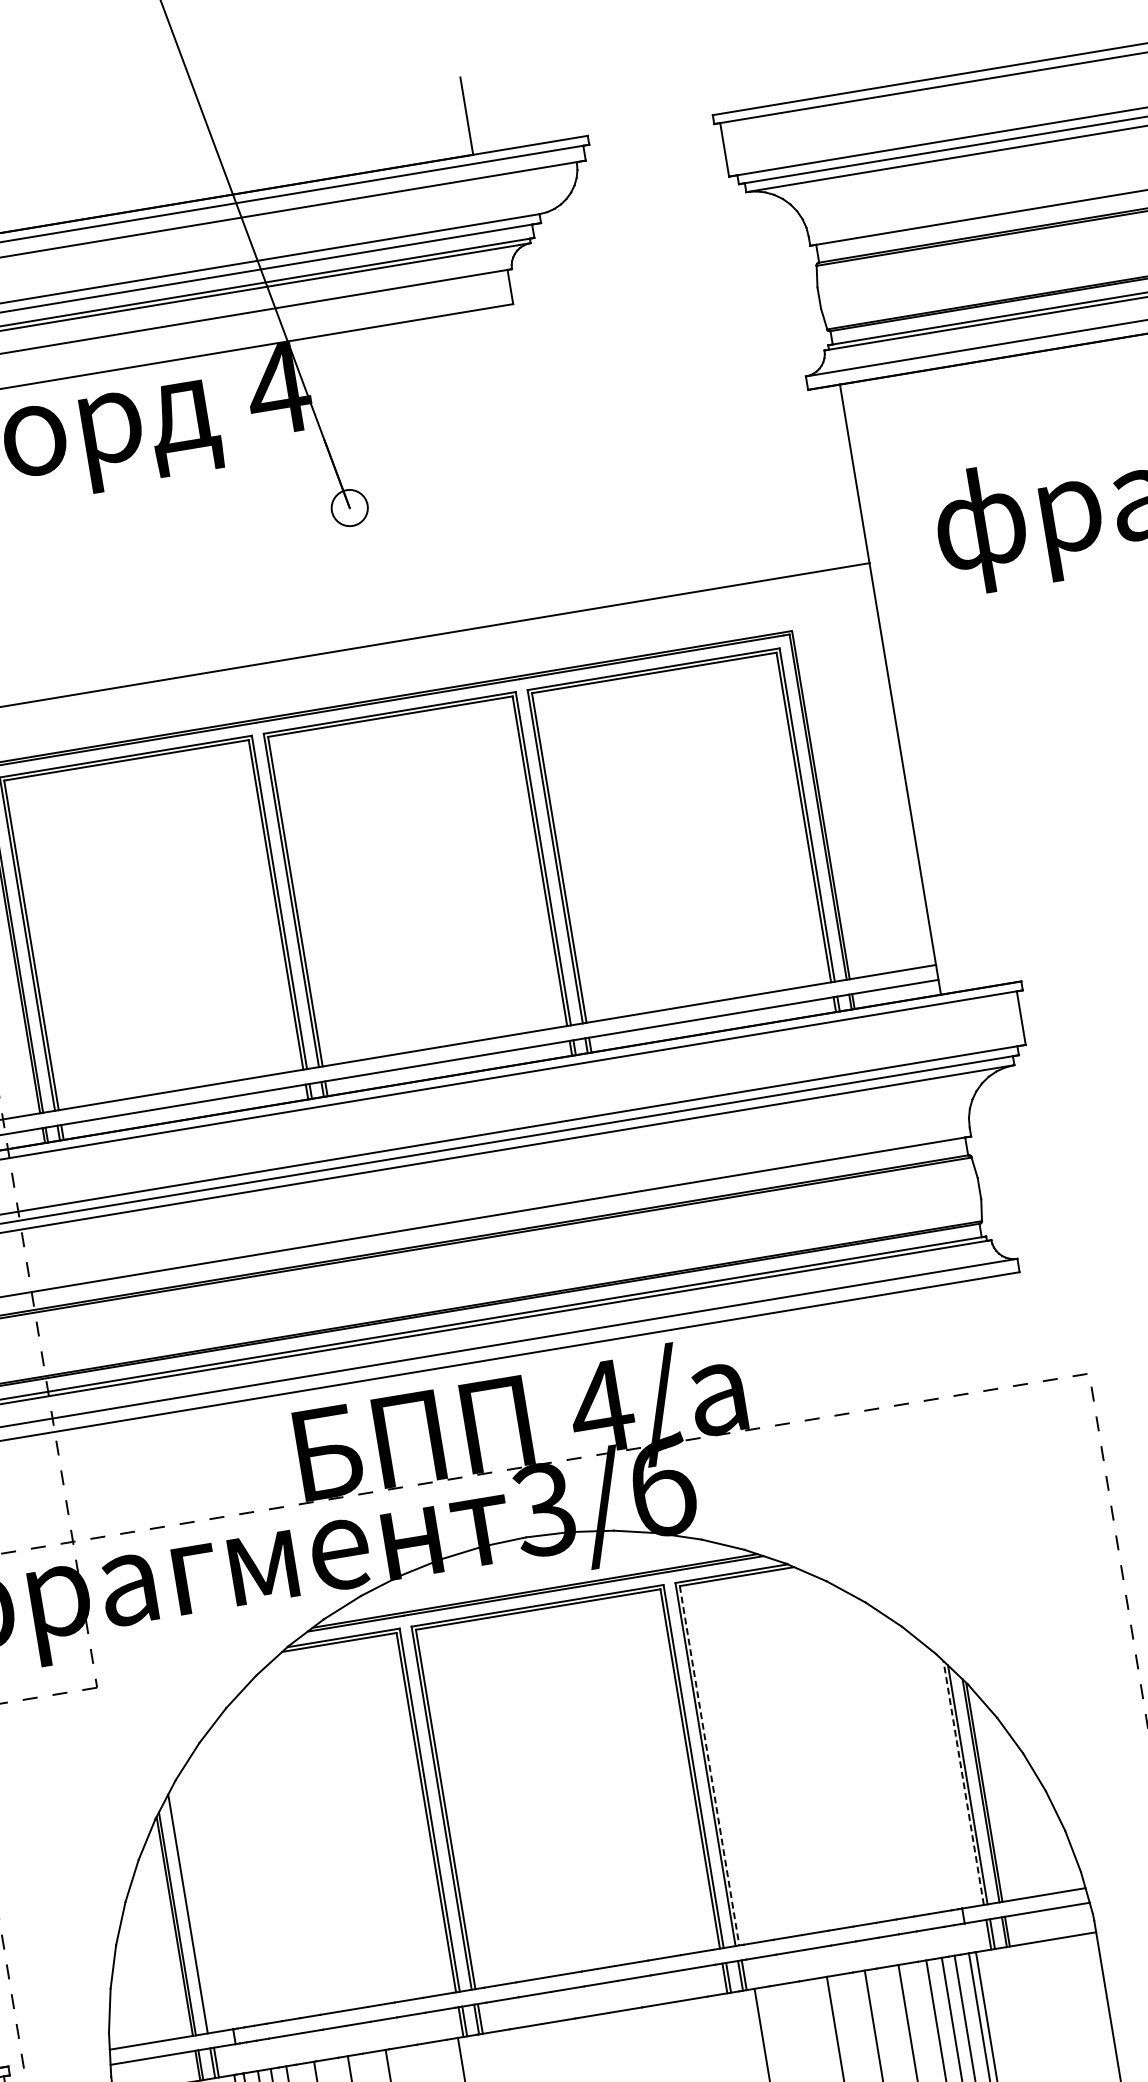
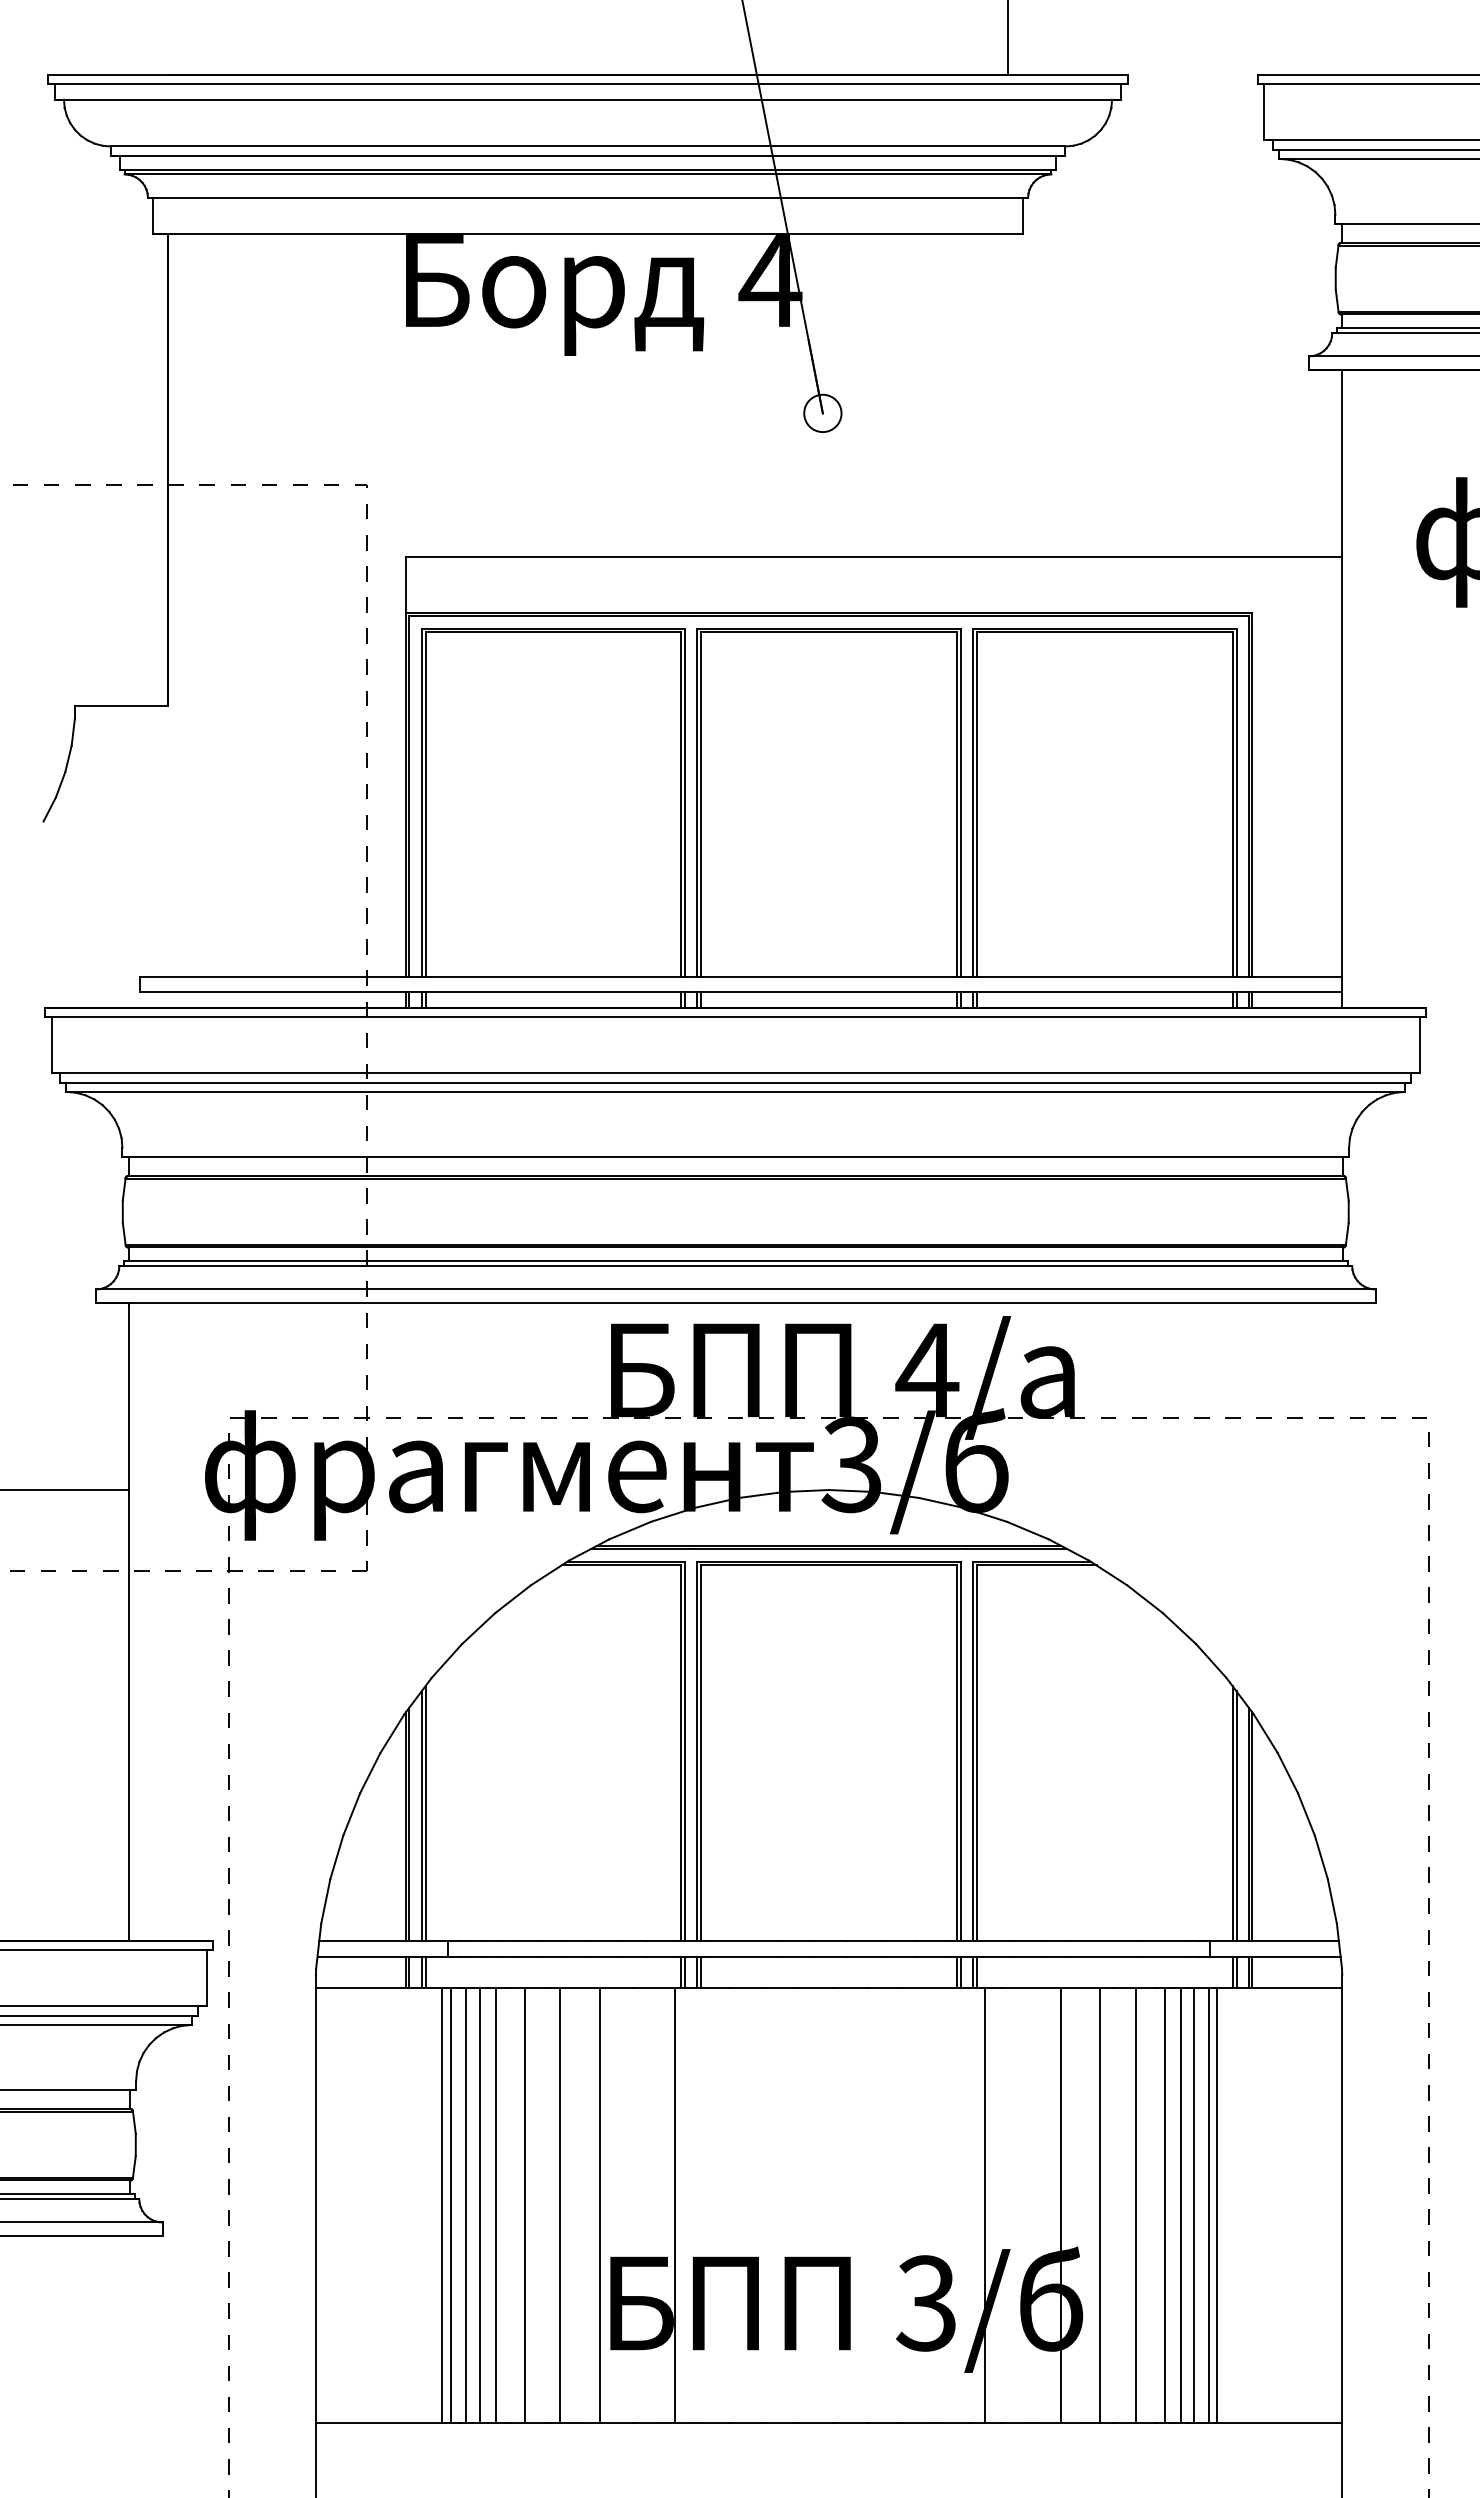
line: (710, 1765) -> (977, 1753), dashed -> solid
line: (963, 1783) -> (1232, 1813), dashed -> solid
line: (191, 1910) -> (425, 1813), added

